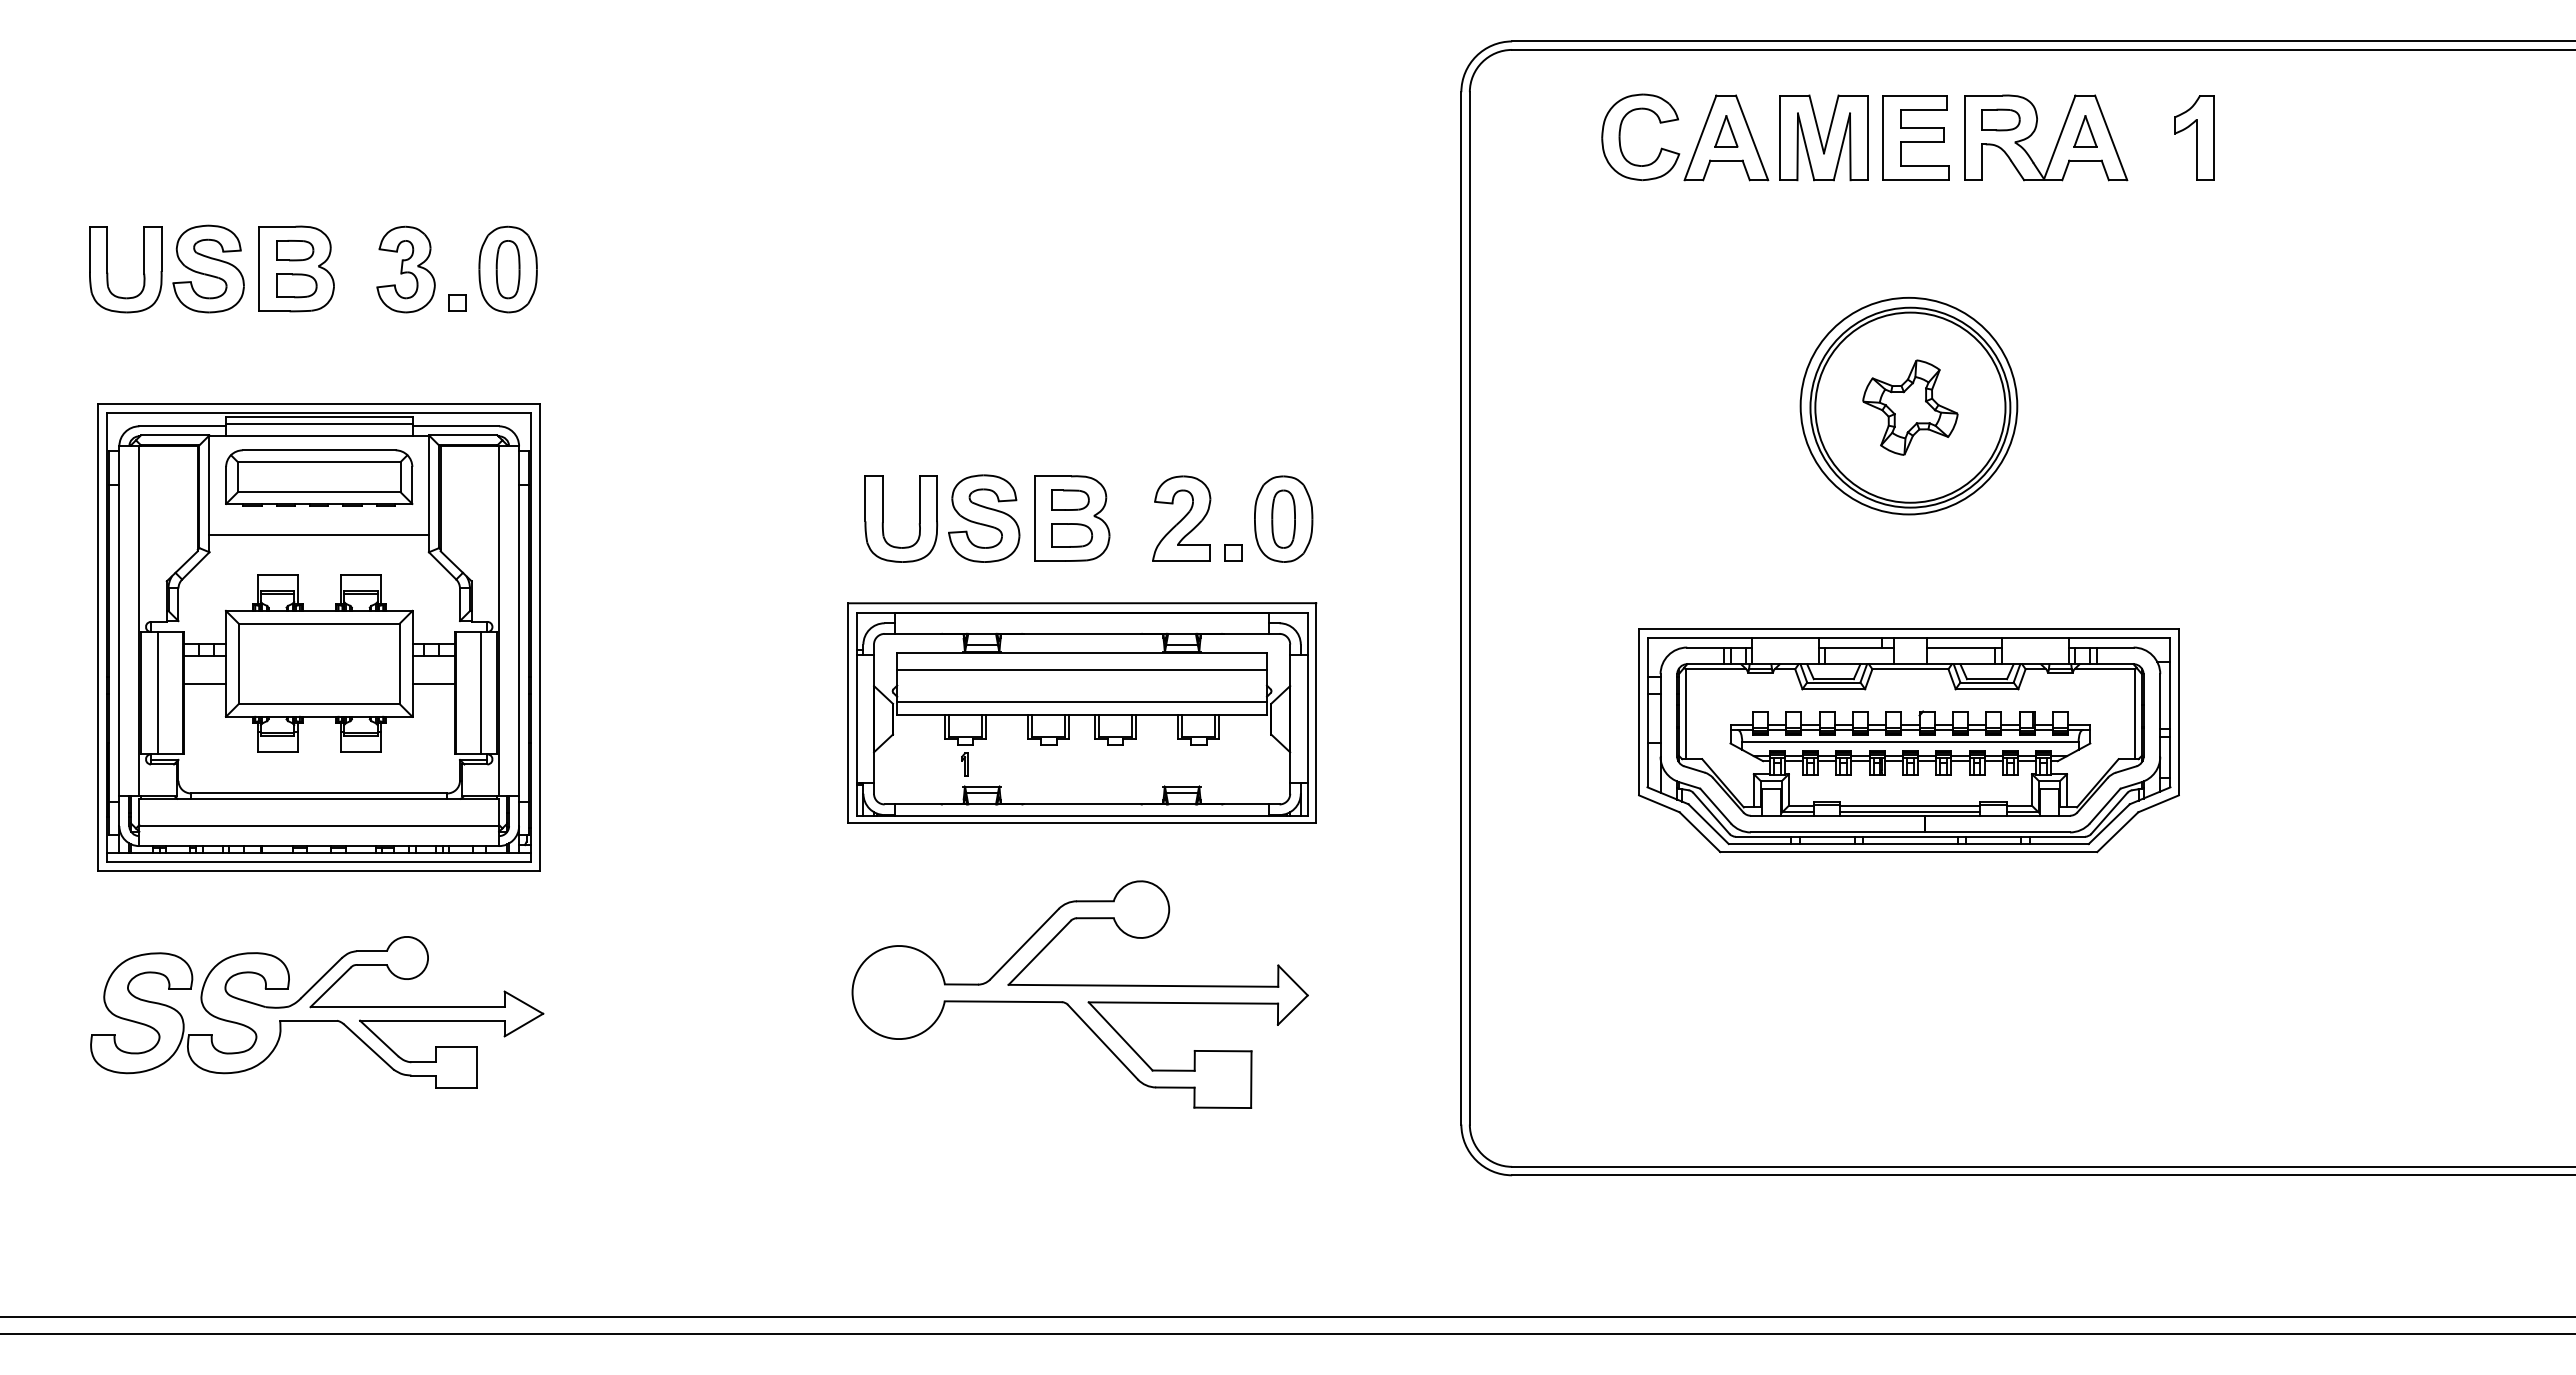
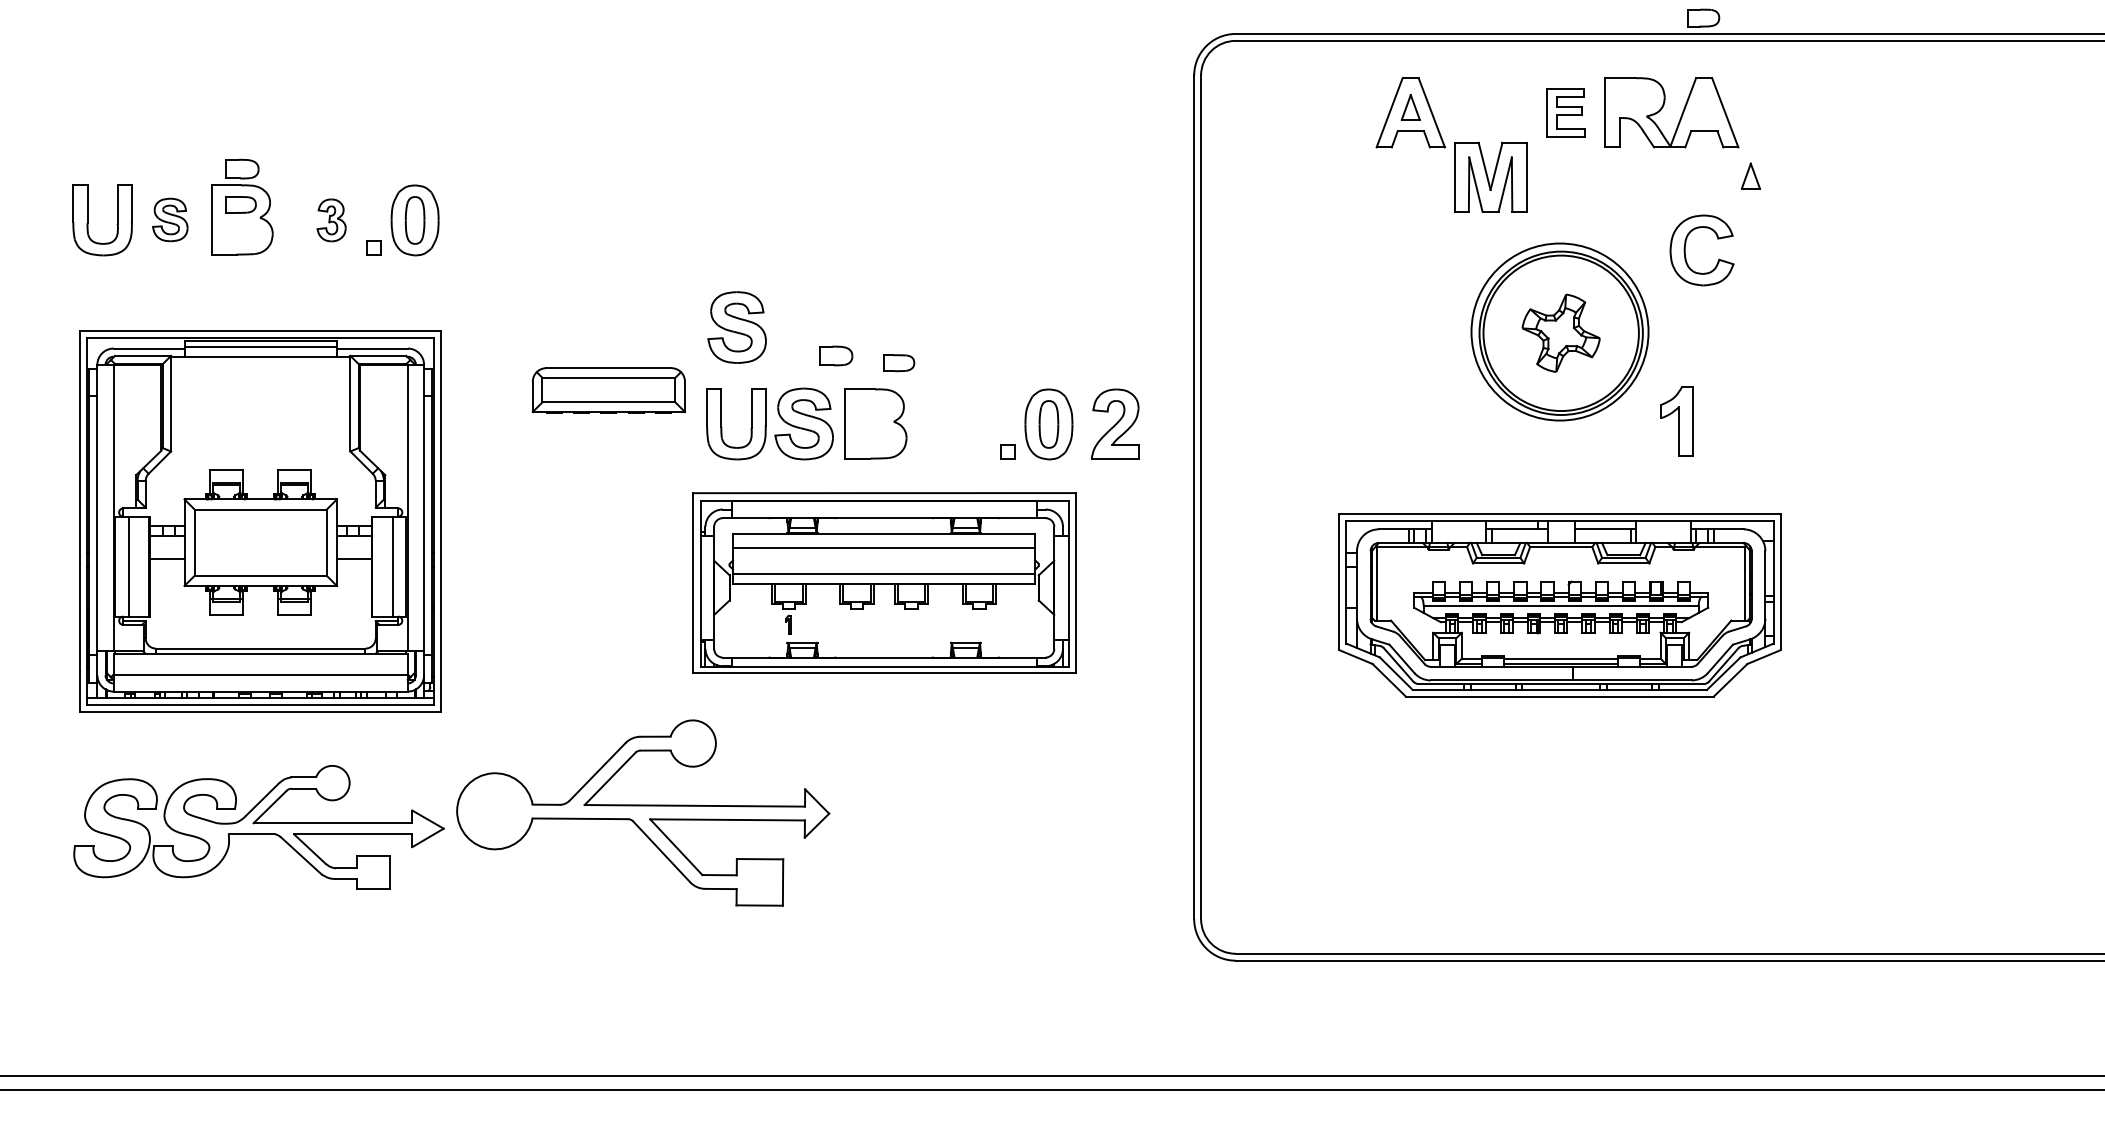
part: (2000, 119) -> (1703, 17), moved
part: (2085, 131) -> (1750, 176), moved
part: (1620, 137) -> (1685, 250), moved
part: (1823, 137) -> (1490, 177), moved
part: (1915, 137) -> (1565, 112), size x0.7
part: (2194, 137) -> (1677, 421), moved
part: (208, 268) -> (170, 219), size x0.6
part: (405, 269) -> (331, 220), size x0.6
part: (296, 285) -> (242, 168), moved
part: (902, 400) -> (737, 327), added
part: (319, 477) -> (609, 390), moved
part: (1070, 499) -> (899, 362), moved
part: (1181, 518) -> (1115, 423), moved
line: (319, 535) -> (260, 437), removed
part: (1072, 535) -> (836, 356), moved
part: (1079, 994) -> (642, 812), moved

